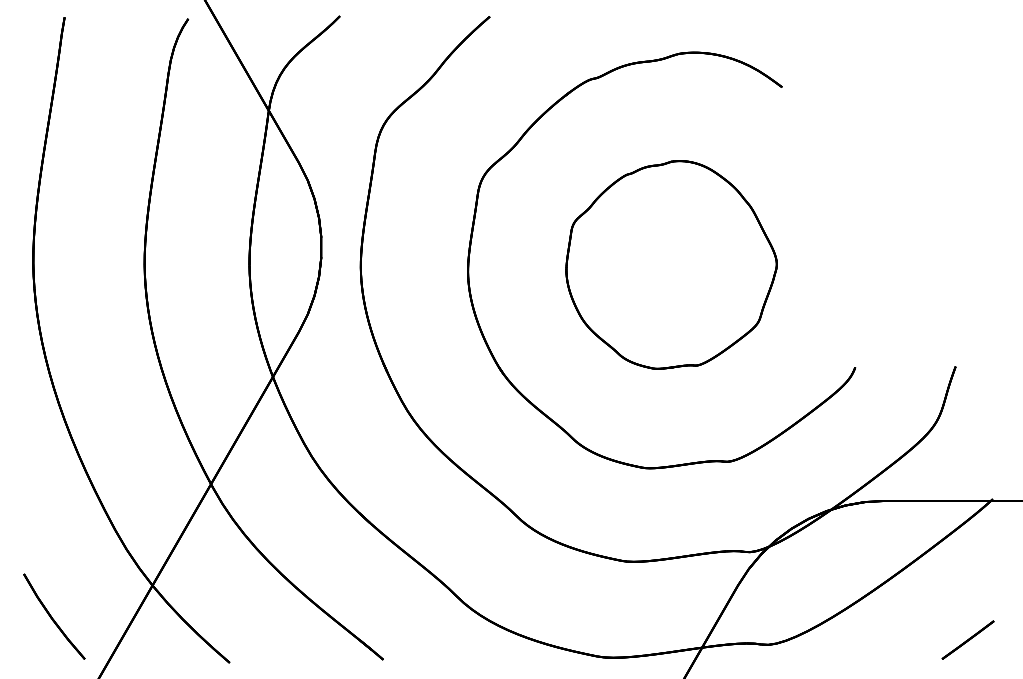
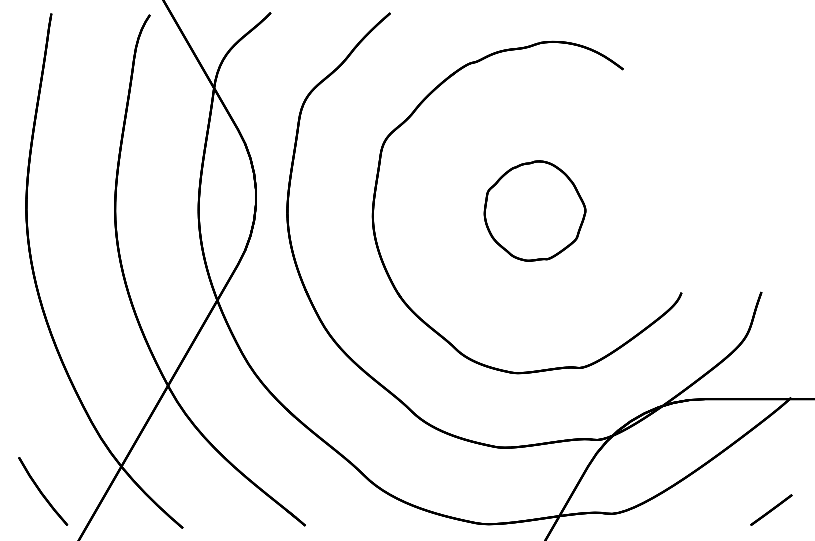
part: (671, 264) -> (535, 210), size x0.6

